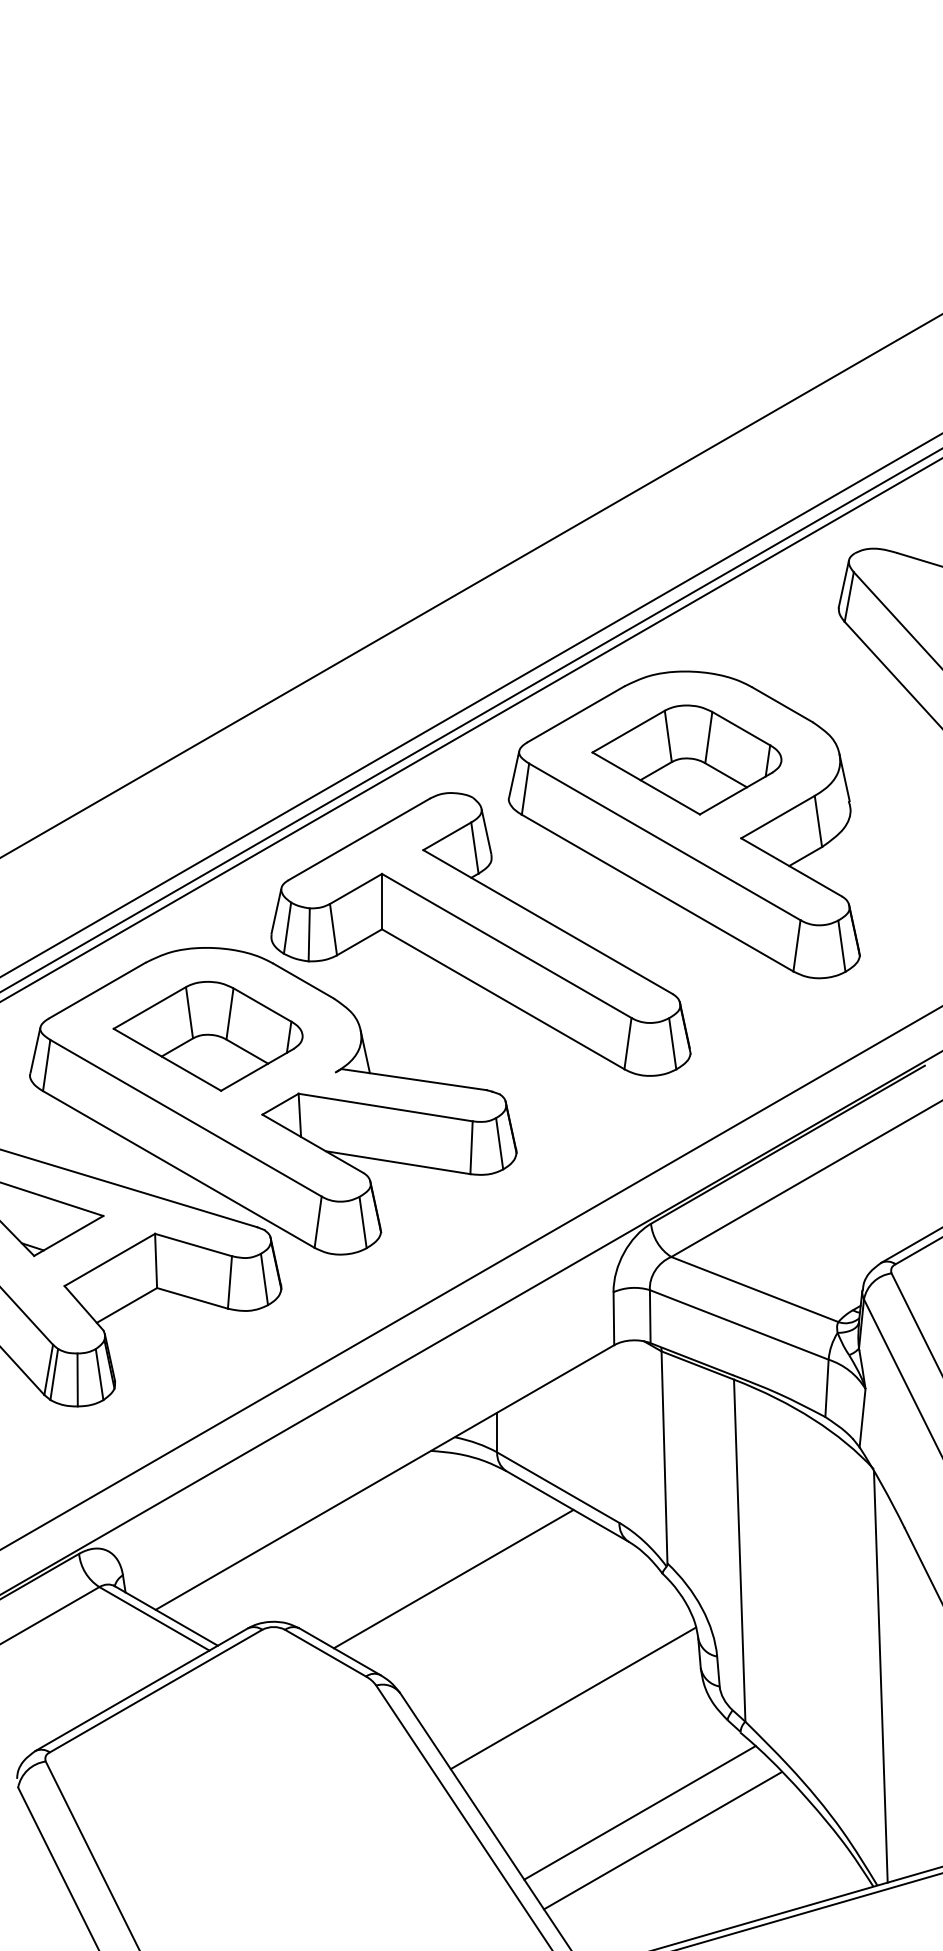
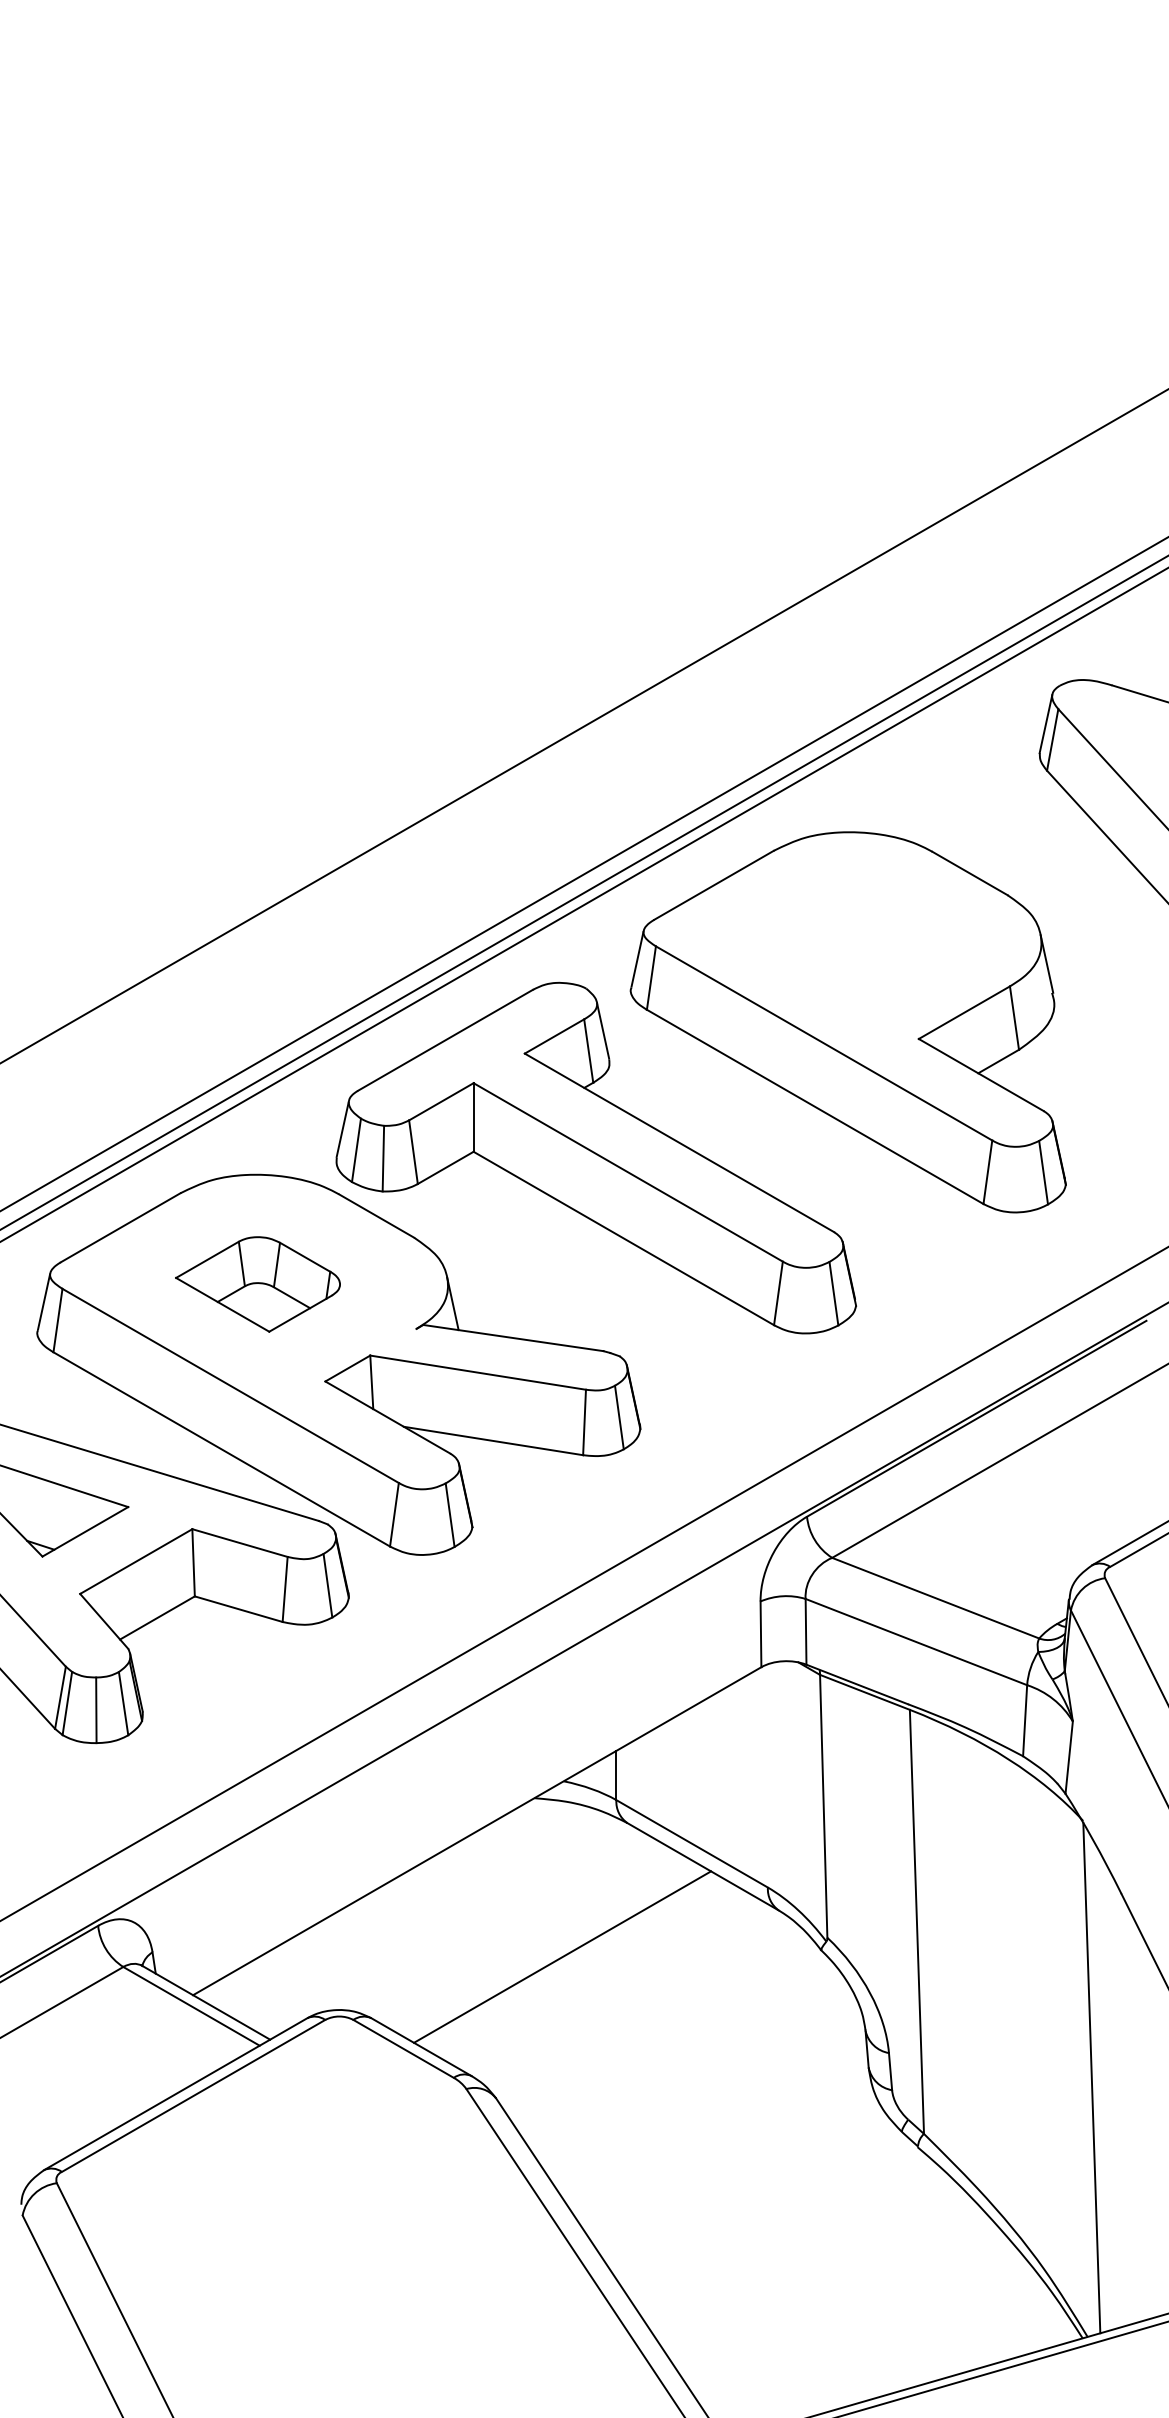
part: (686, 759) -> (850, 941), removed
part: (207, 1036) -> (257, 1284), size x0.7
line: (573, 1698) -> (710, 2105), removed
line: (639, 1812) -> (792, 2246), removed
line: (662, 1840) -> (821, 2281), removed

